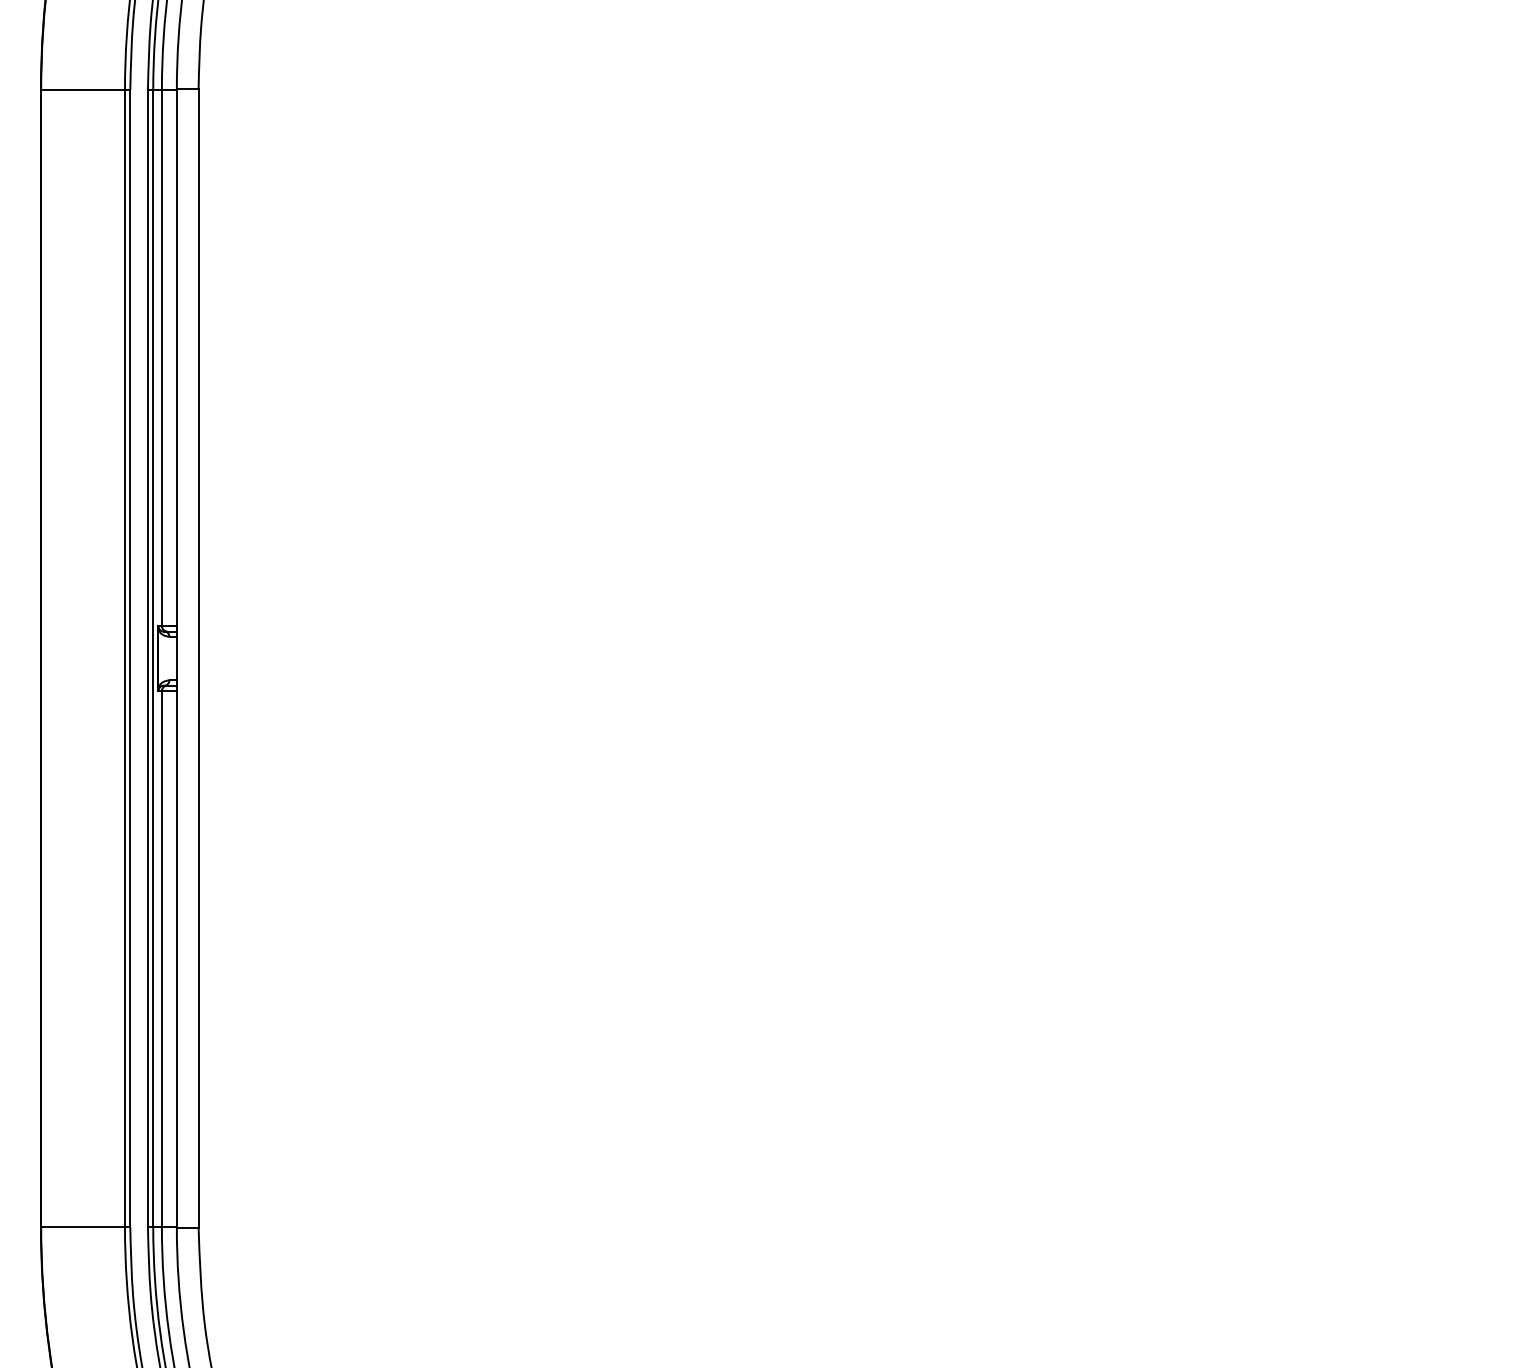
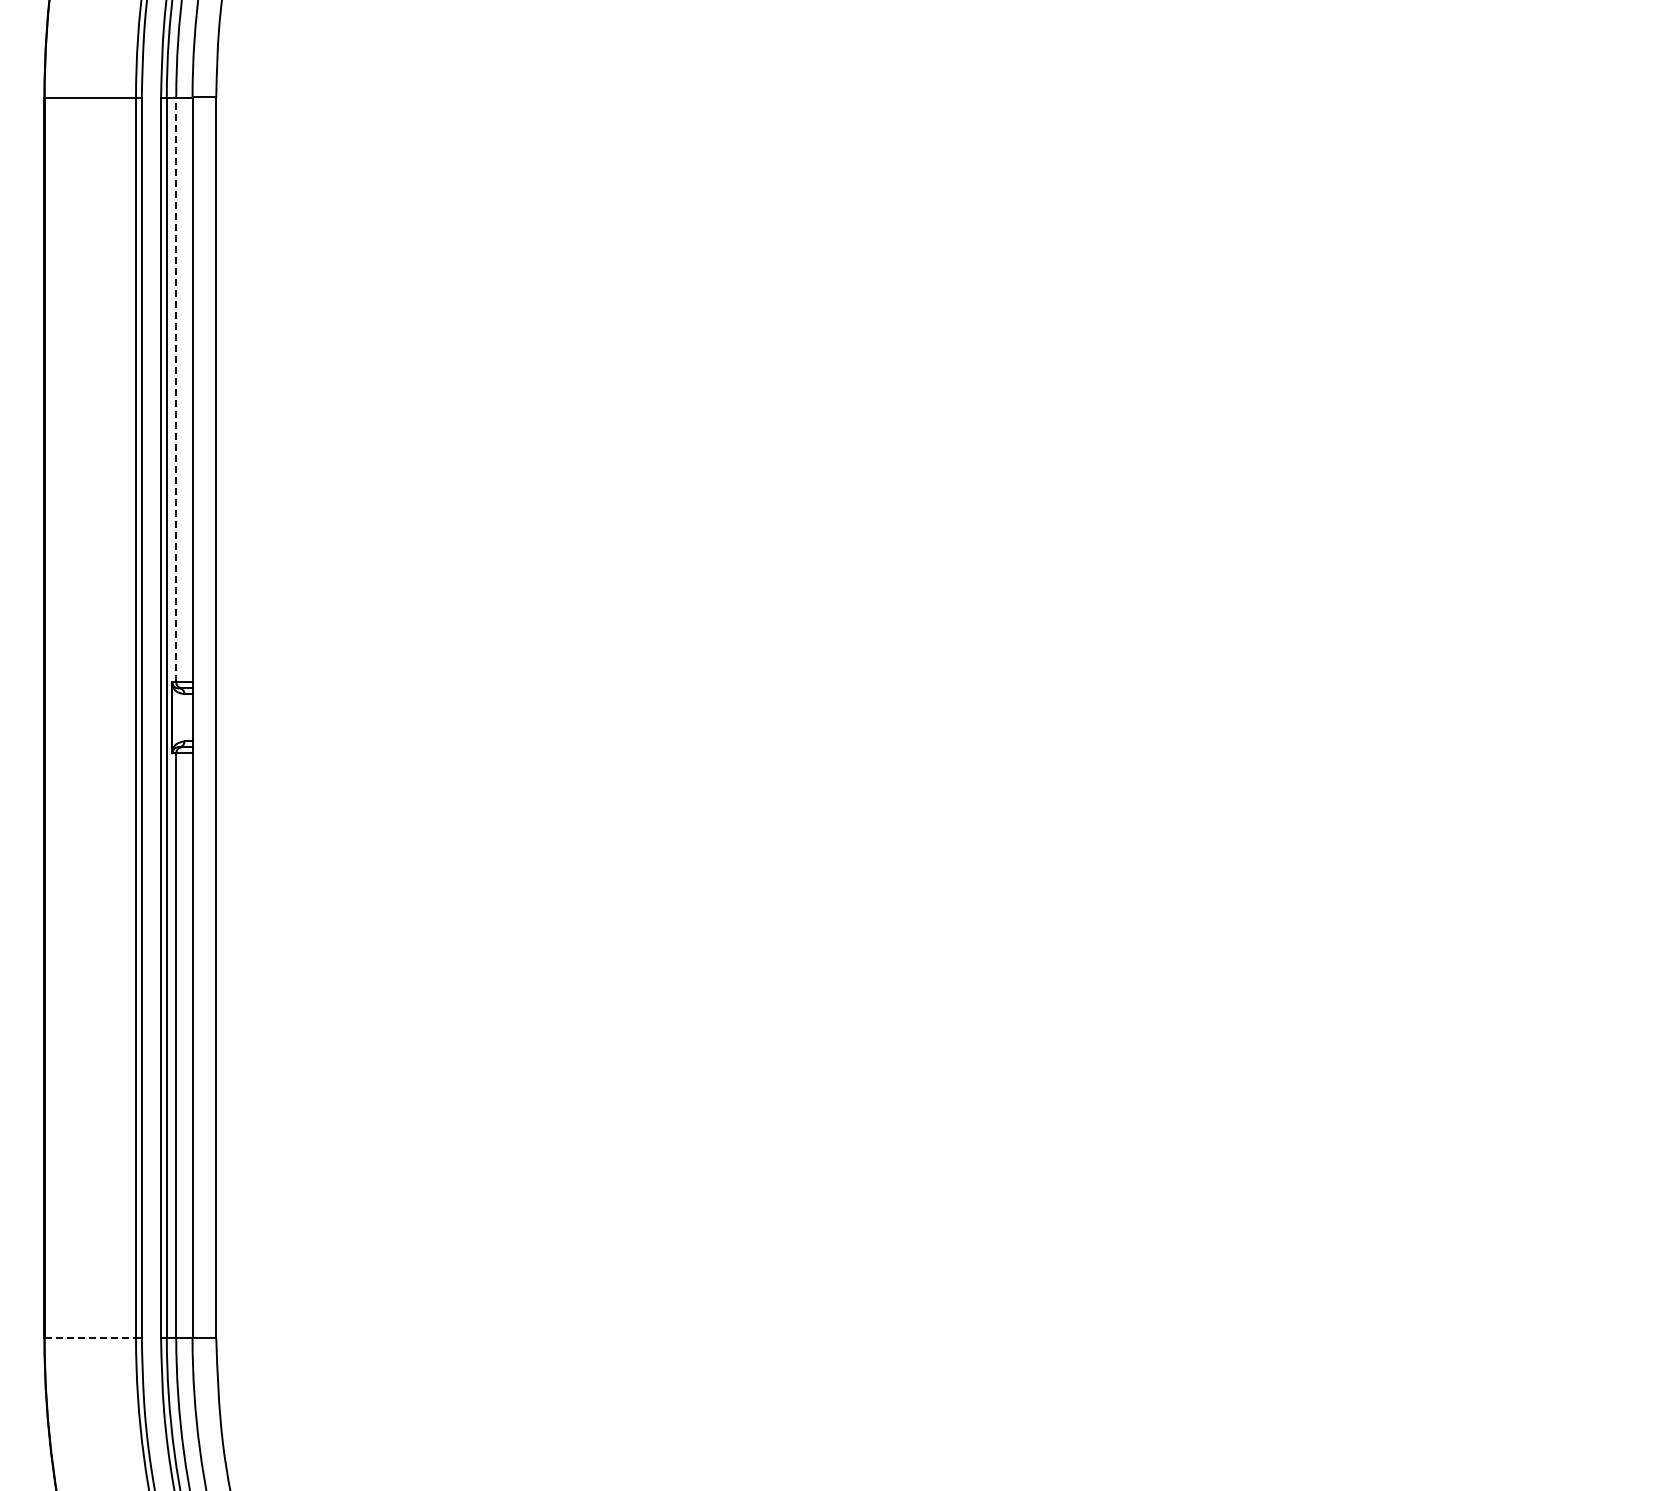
line: (162, 357) -> (176, 389), solid -> dashed
line: (83, 1227) -> (90, 1337), solid -> dashed

